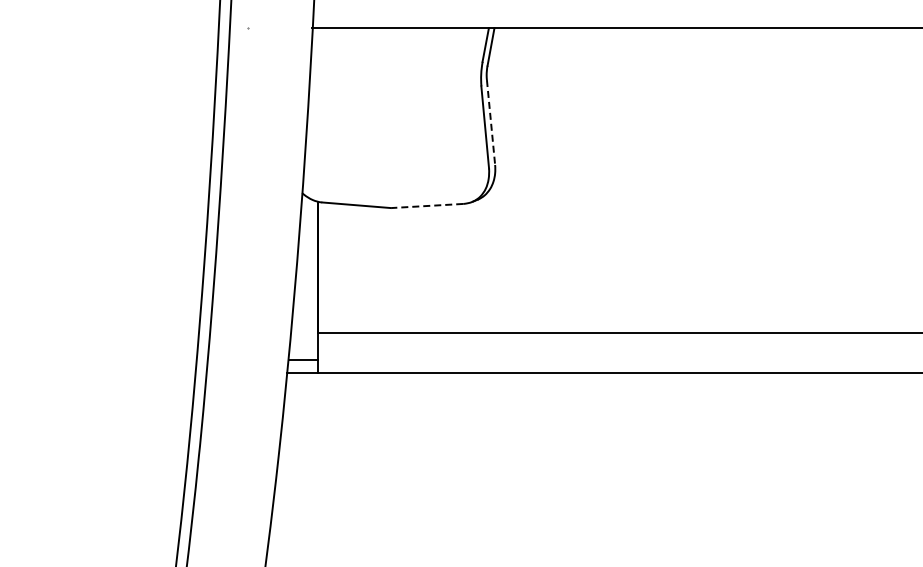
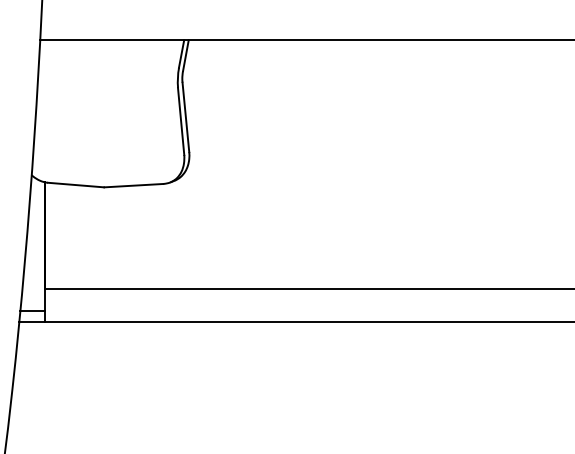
line: (491, 122) -> (186, 117), dashed -> solid
line: (427, 206) -> (133, 186), dashed -> solid

